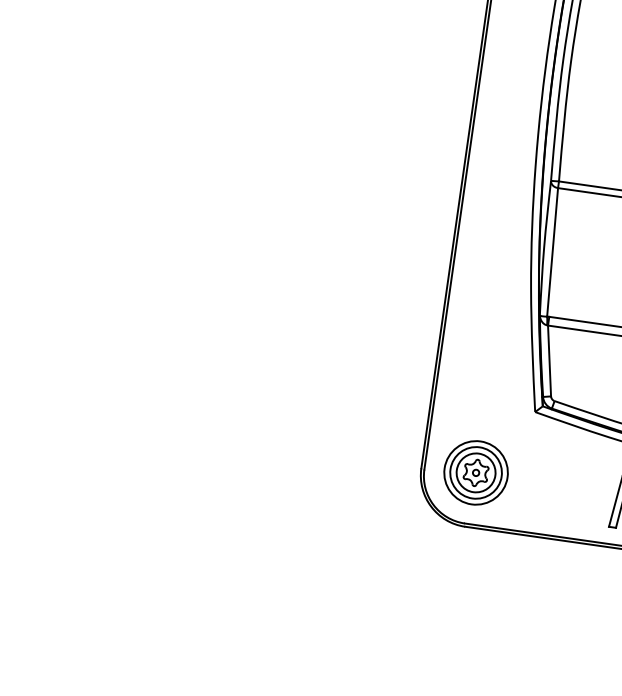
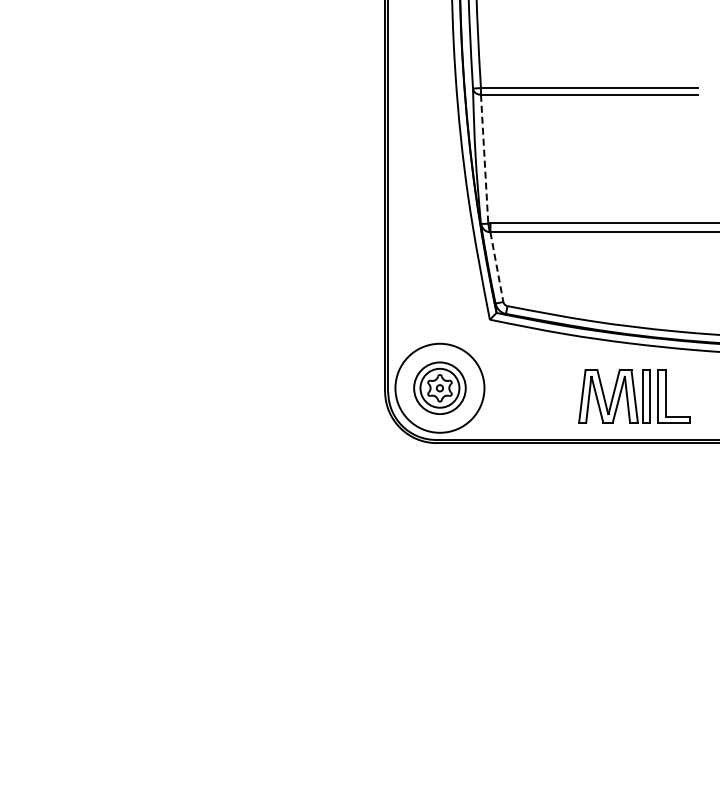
line: (552, 252) -> (484, 159), solid -> dashed
line: (549, 361) -> (496, 267), solid -> dashed
circle: (475, 473) -> (439, 388), size x1.4

